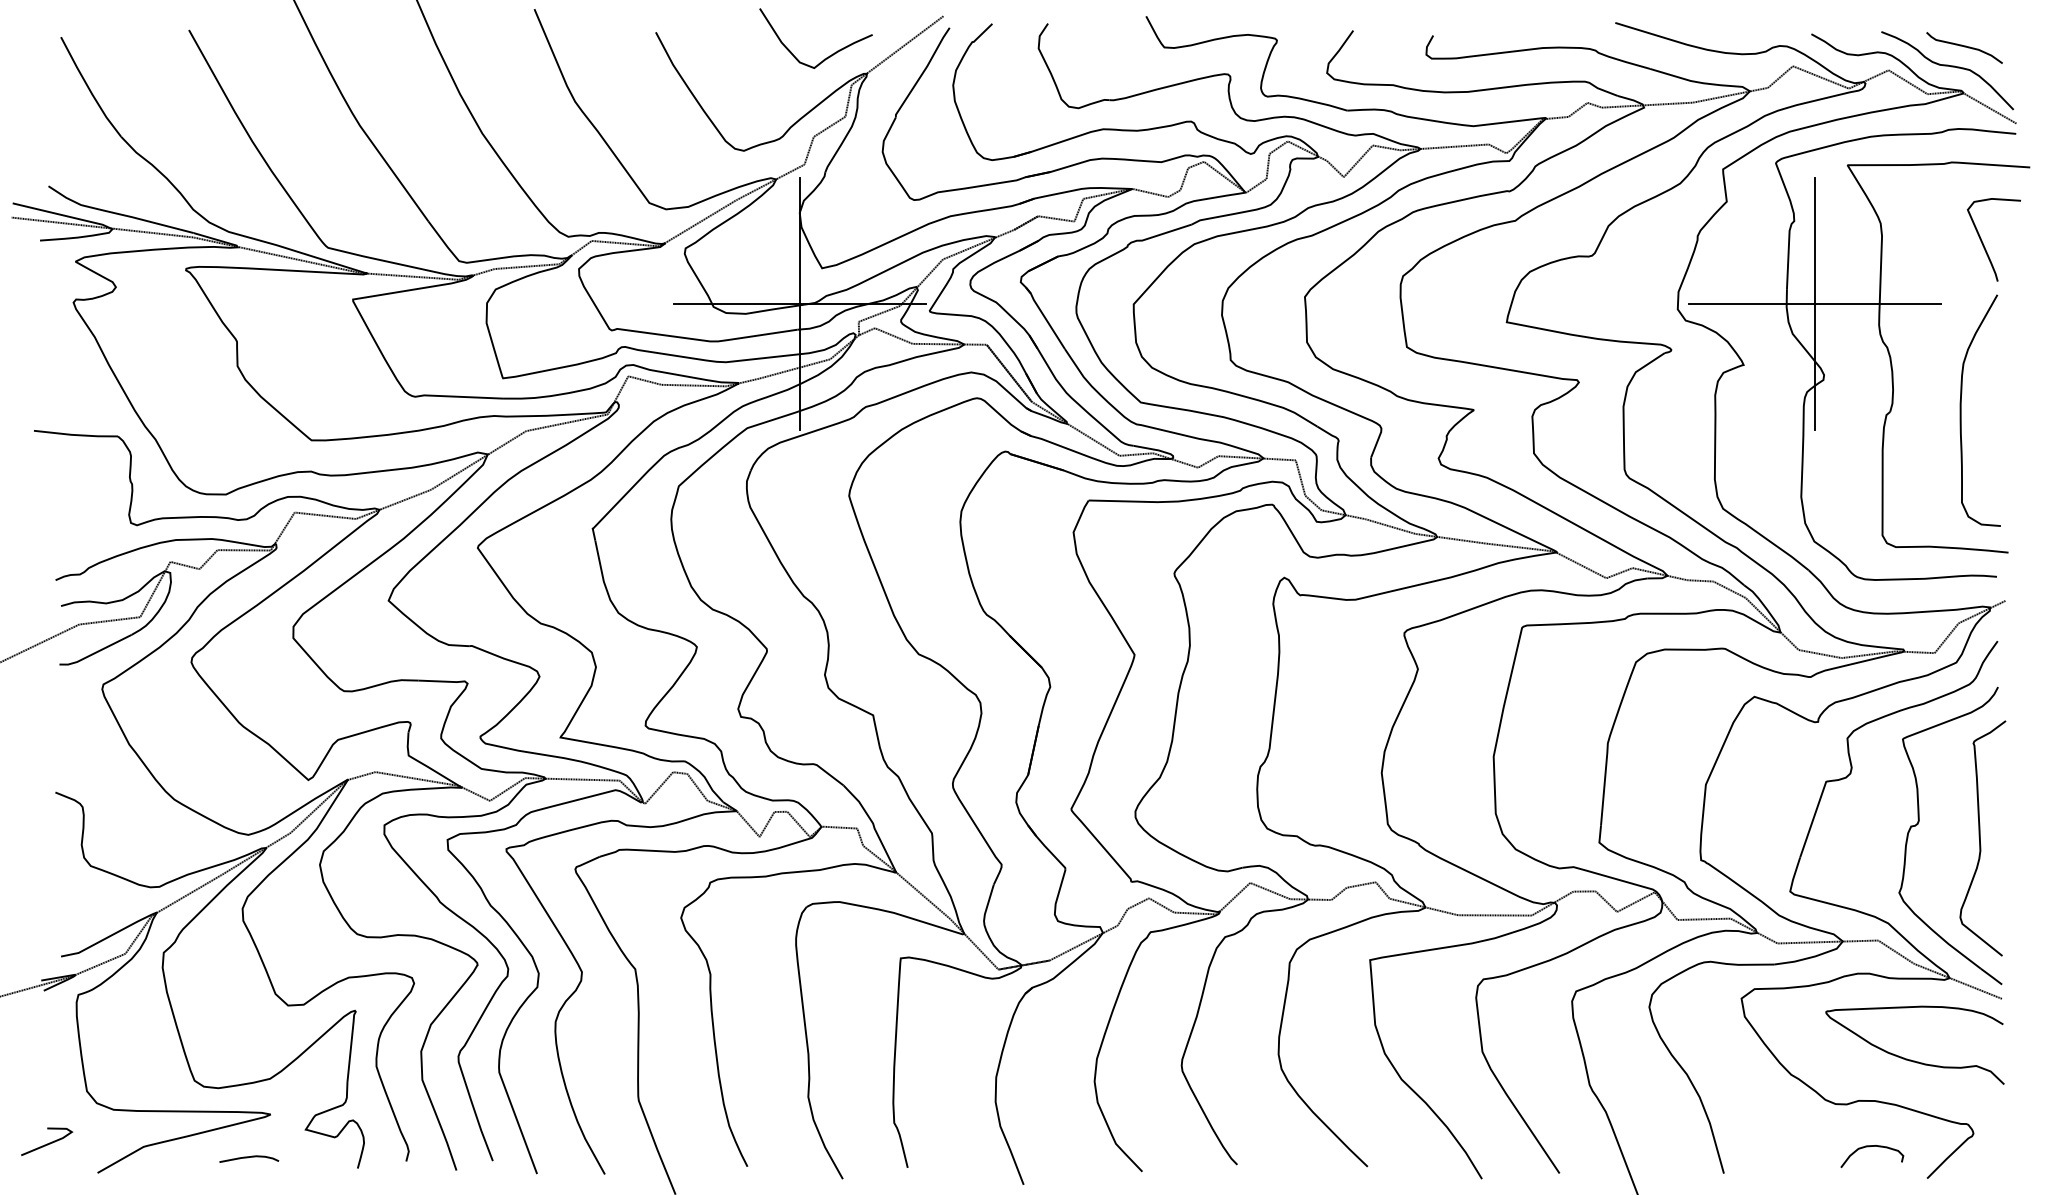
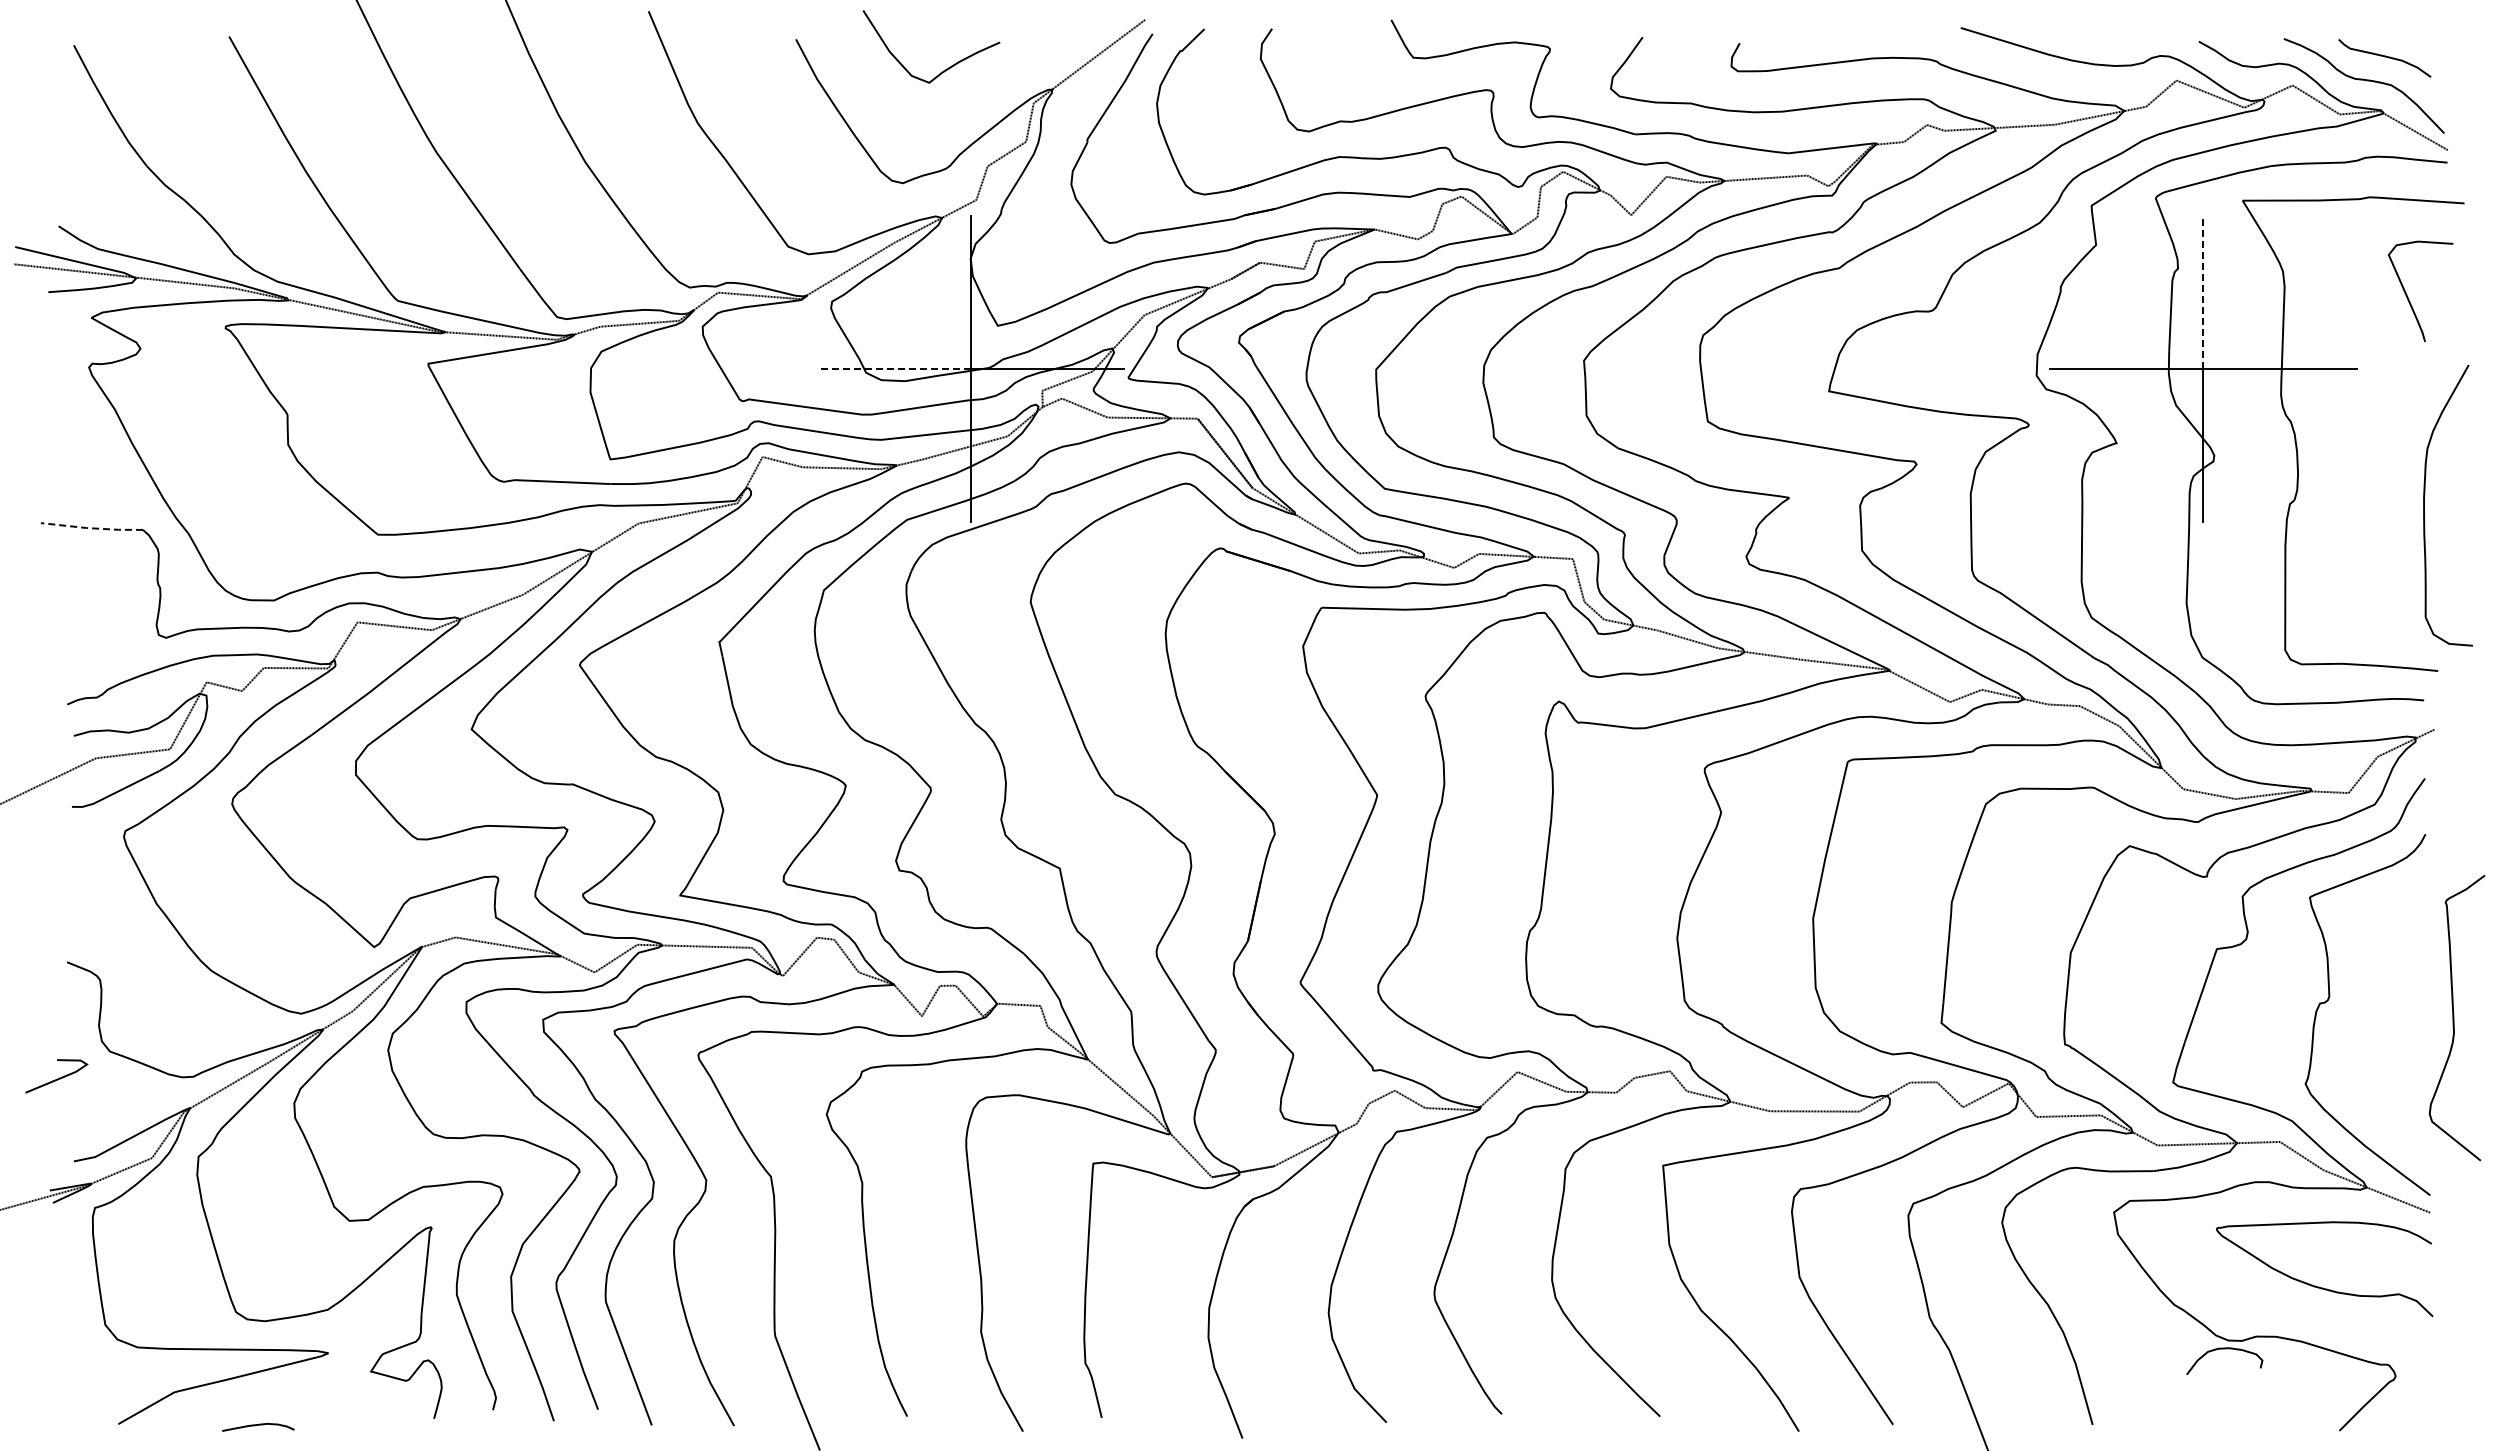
curve: (828, 56) -> (946, 68), moved
line: (1815, 240) -> (2203, 291), solid -> dashed
line: (736, 303) -> (894, 368), solid -> dashed
curve: (1961, 410) -> (2424, 505), moved
line: (75, 435) -> (91, 528), solid -> dashed
curve: (1980, 838) -> (2454, 1017), moved
line: (47, 1143) -> (57, 1078), moved
curve: (1872, 1146) -> (2224, 1349), moved
curve: (249, 1157) -> (258, 1425), moved

